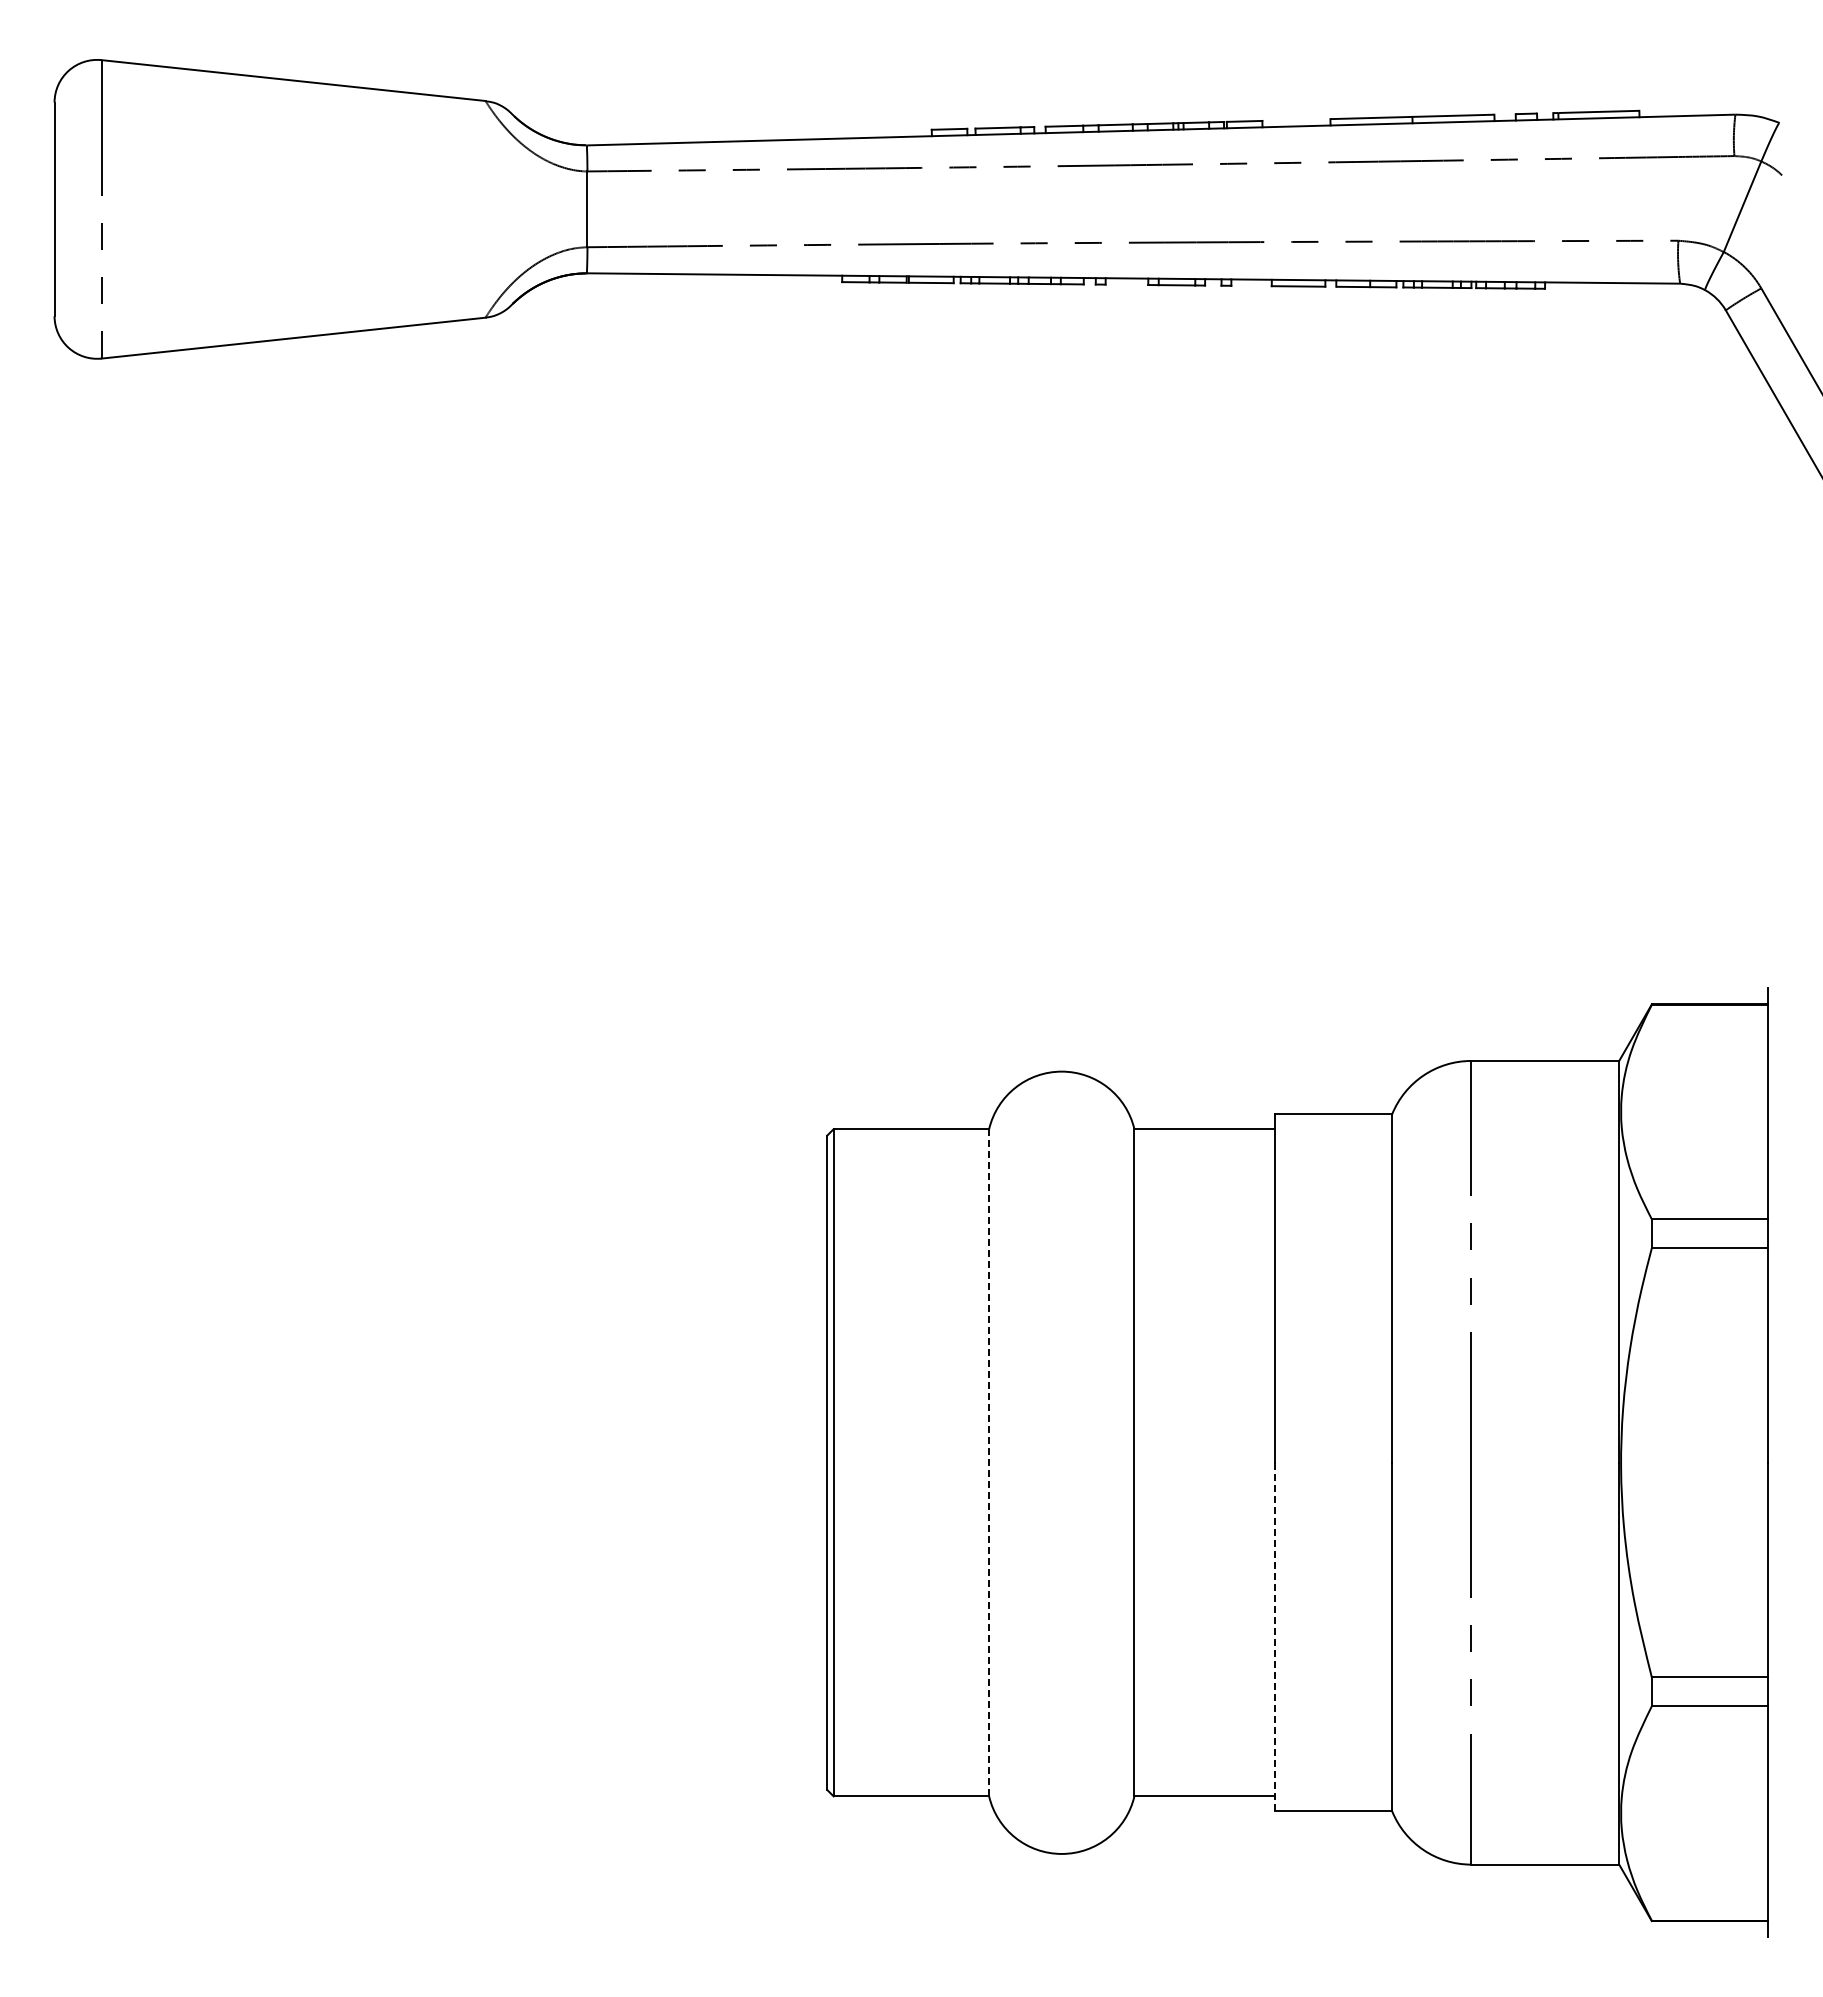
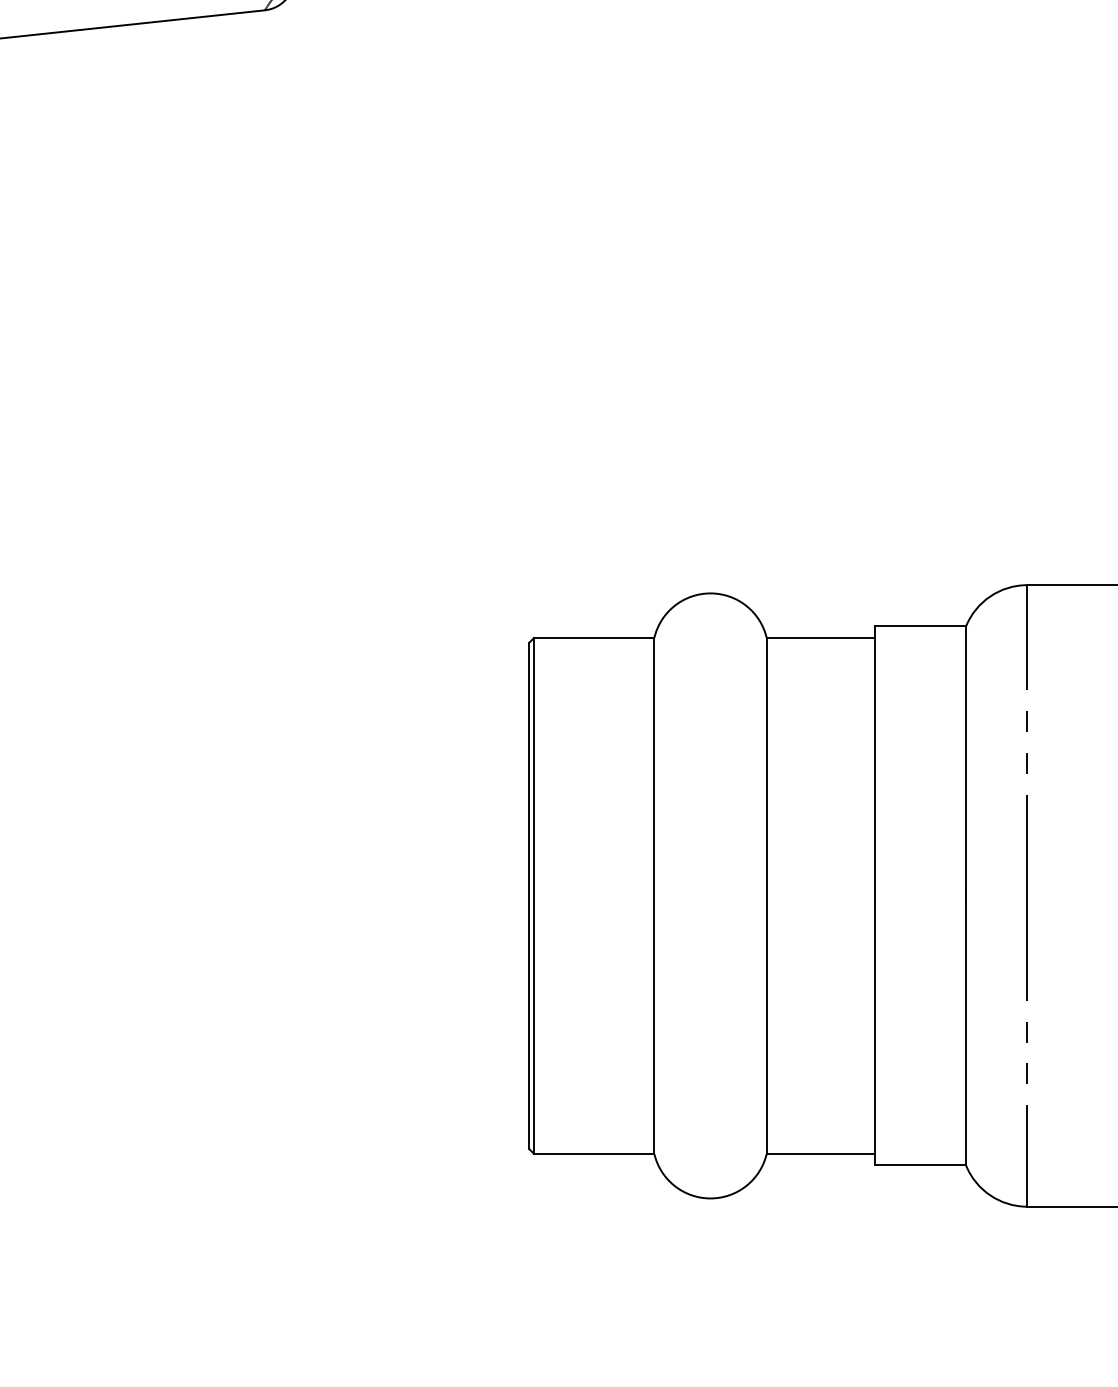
line: (989, 1462) -> (654, 895), dashed -> solid
line: (1274, 1637) -> (875, 1031), dashed -> solid

